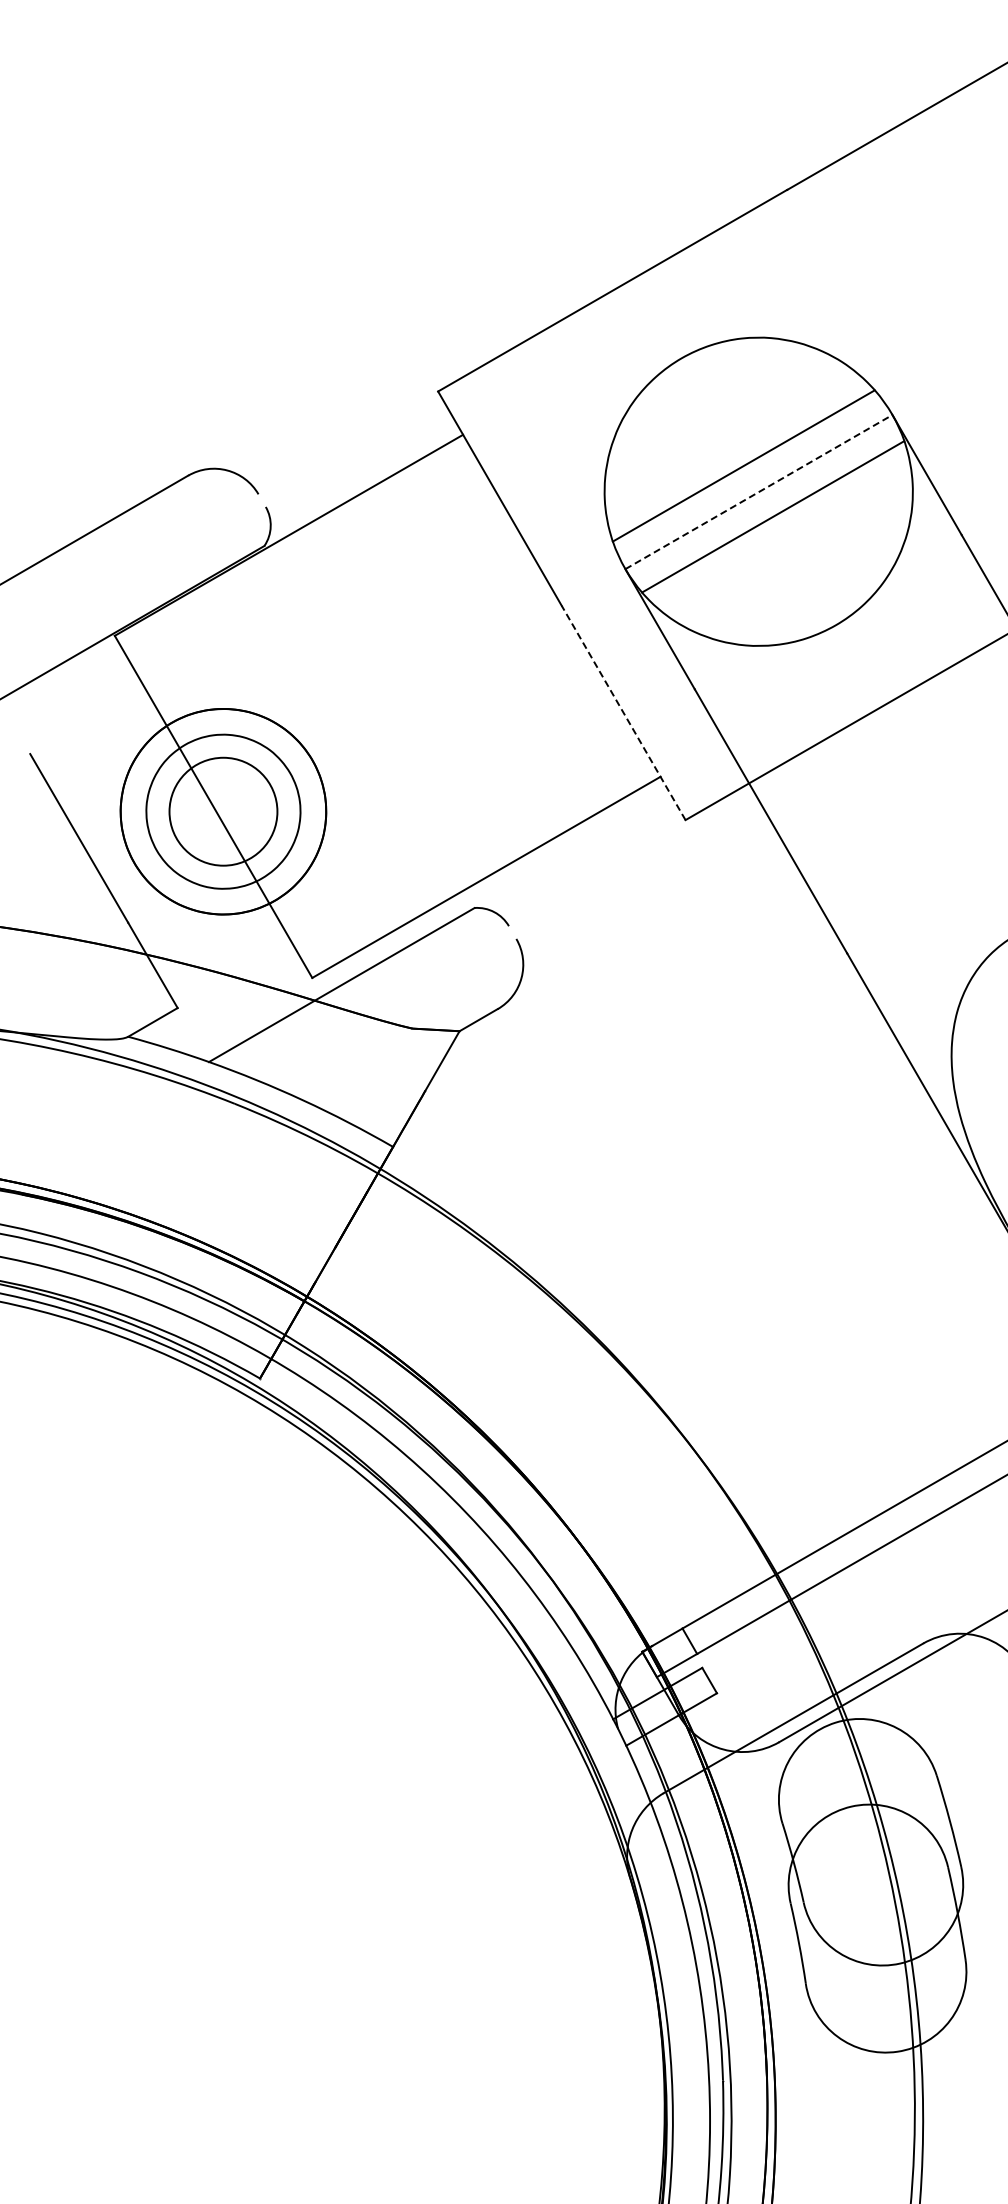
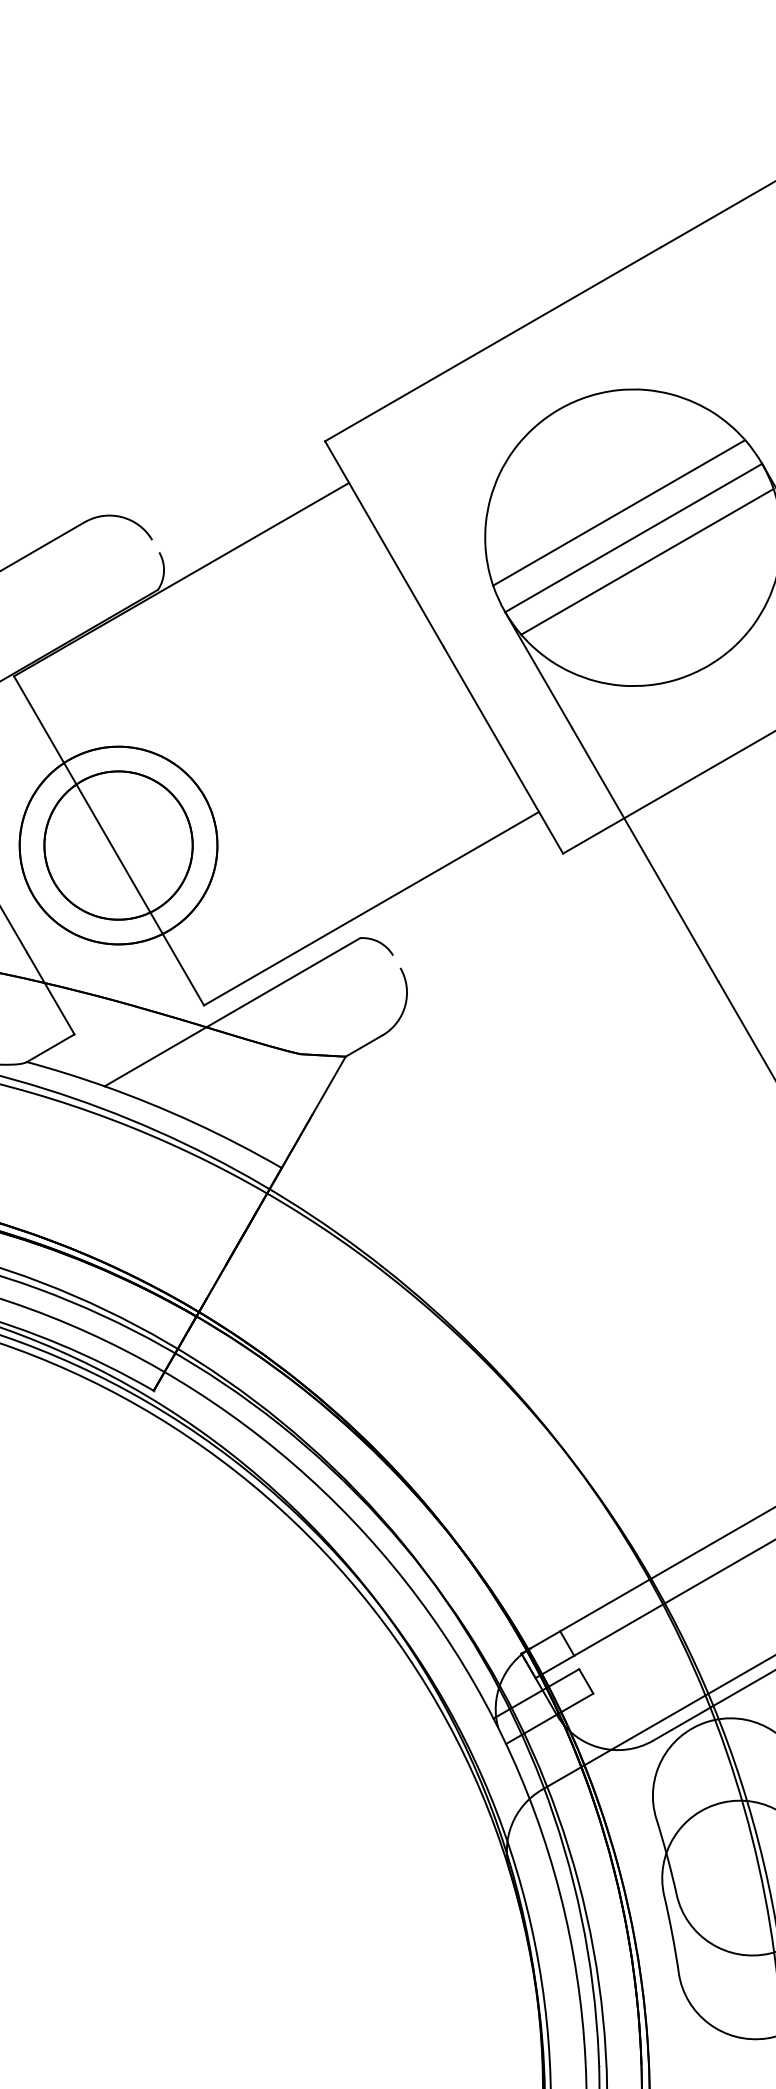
line: (759, 491) -> (634, 537), dashed -> solid
line: (623, 712) -> (503, 750), dashed -> solid
circle: (223, 811) -> (118, 845), size x1.43

